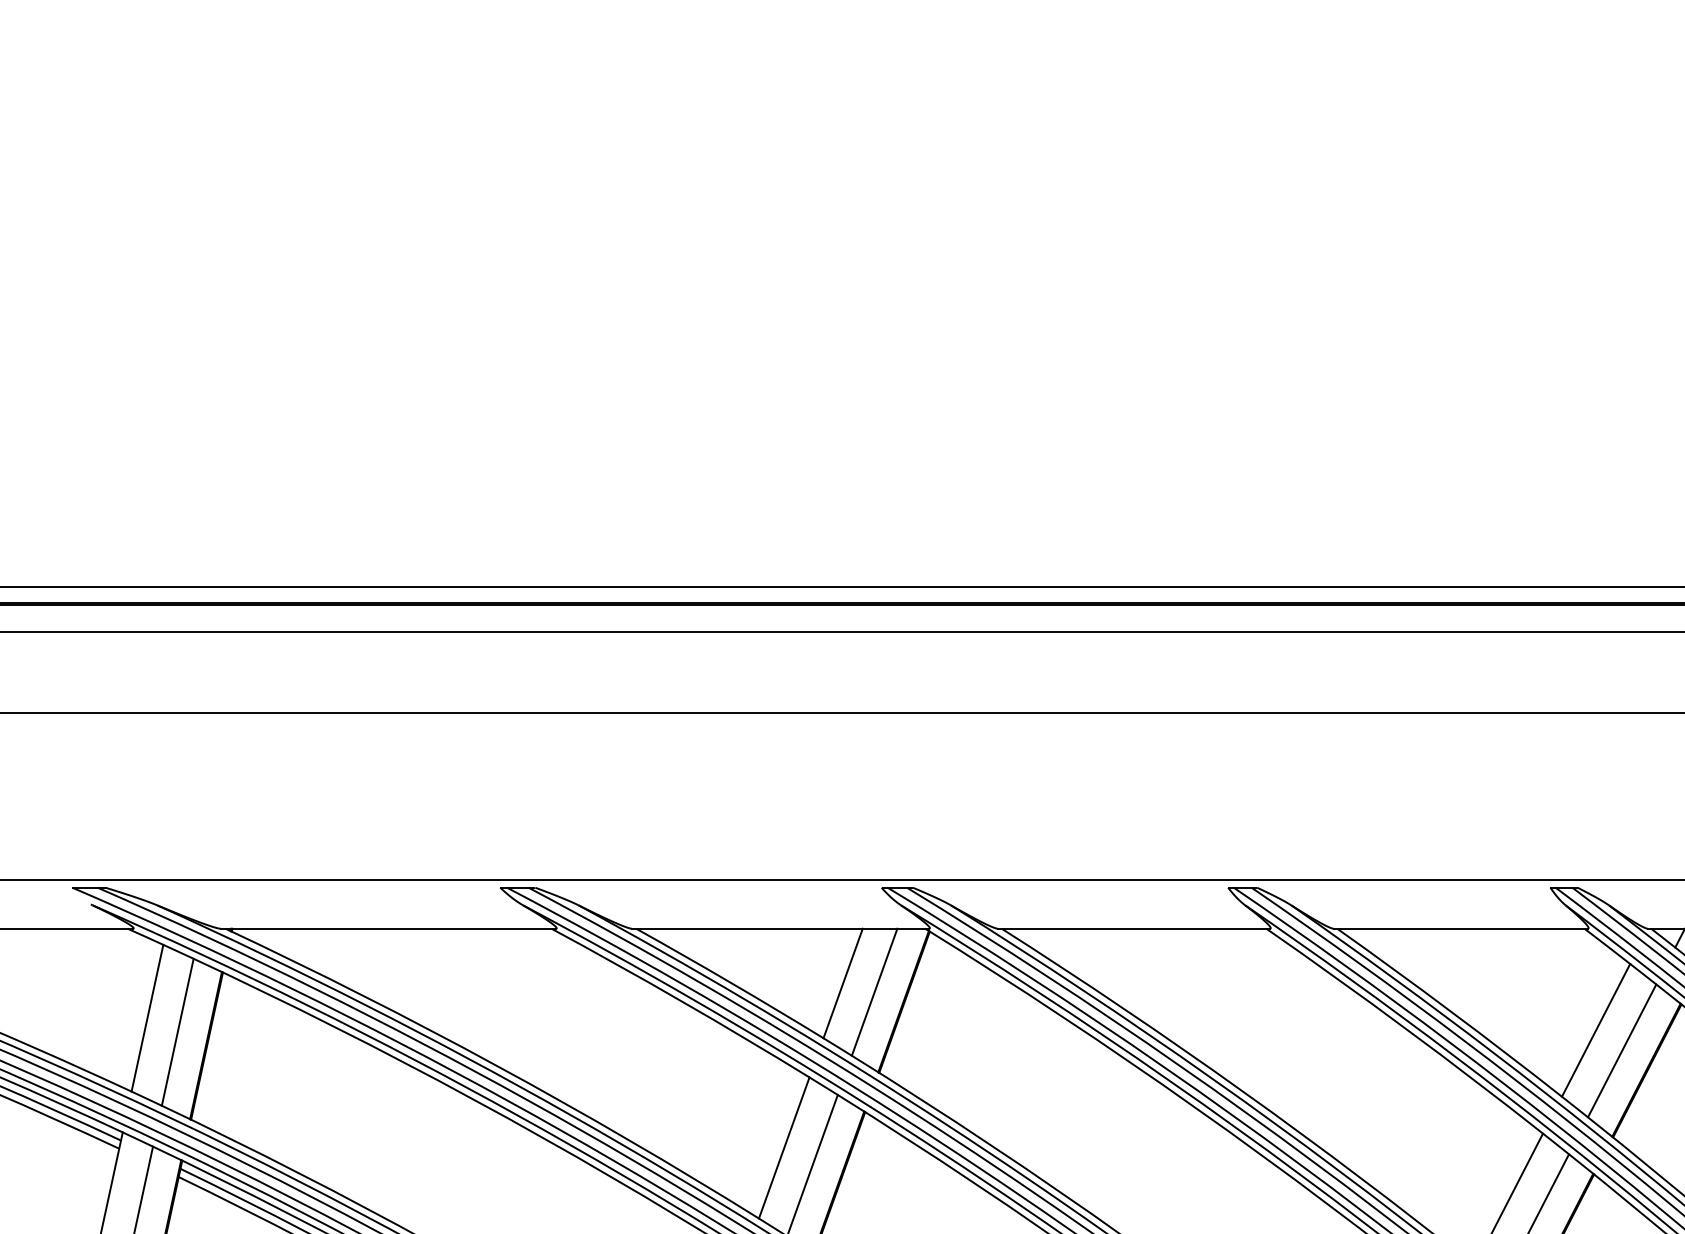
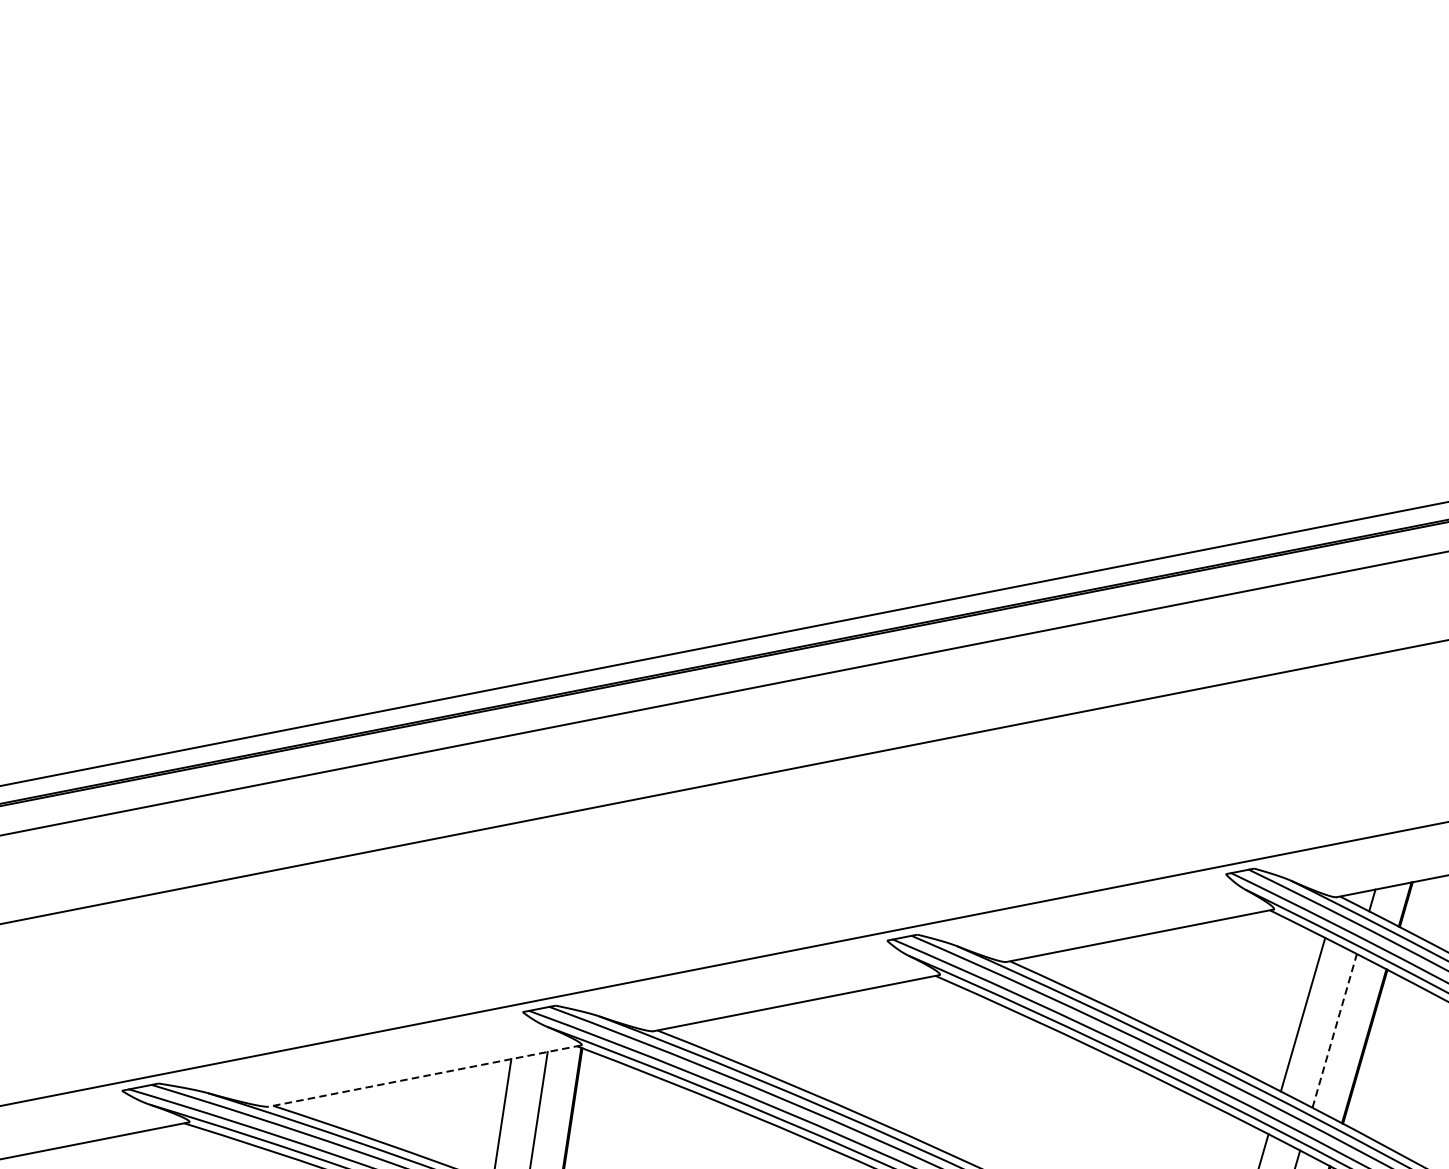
line: (780, 928) -> (424, 1075), solid -> dashed
line: (1622, 1050) -> (1334, 1030), solid -> dashed

